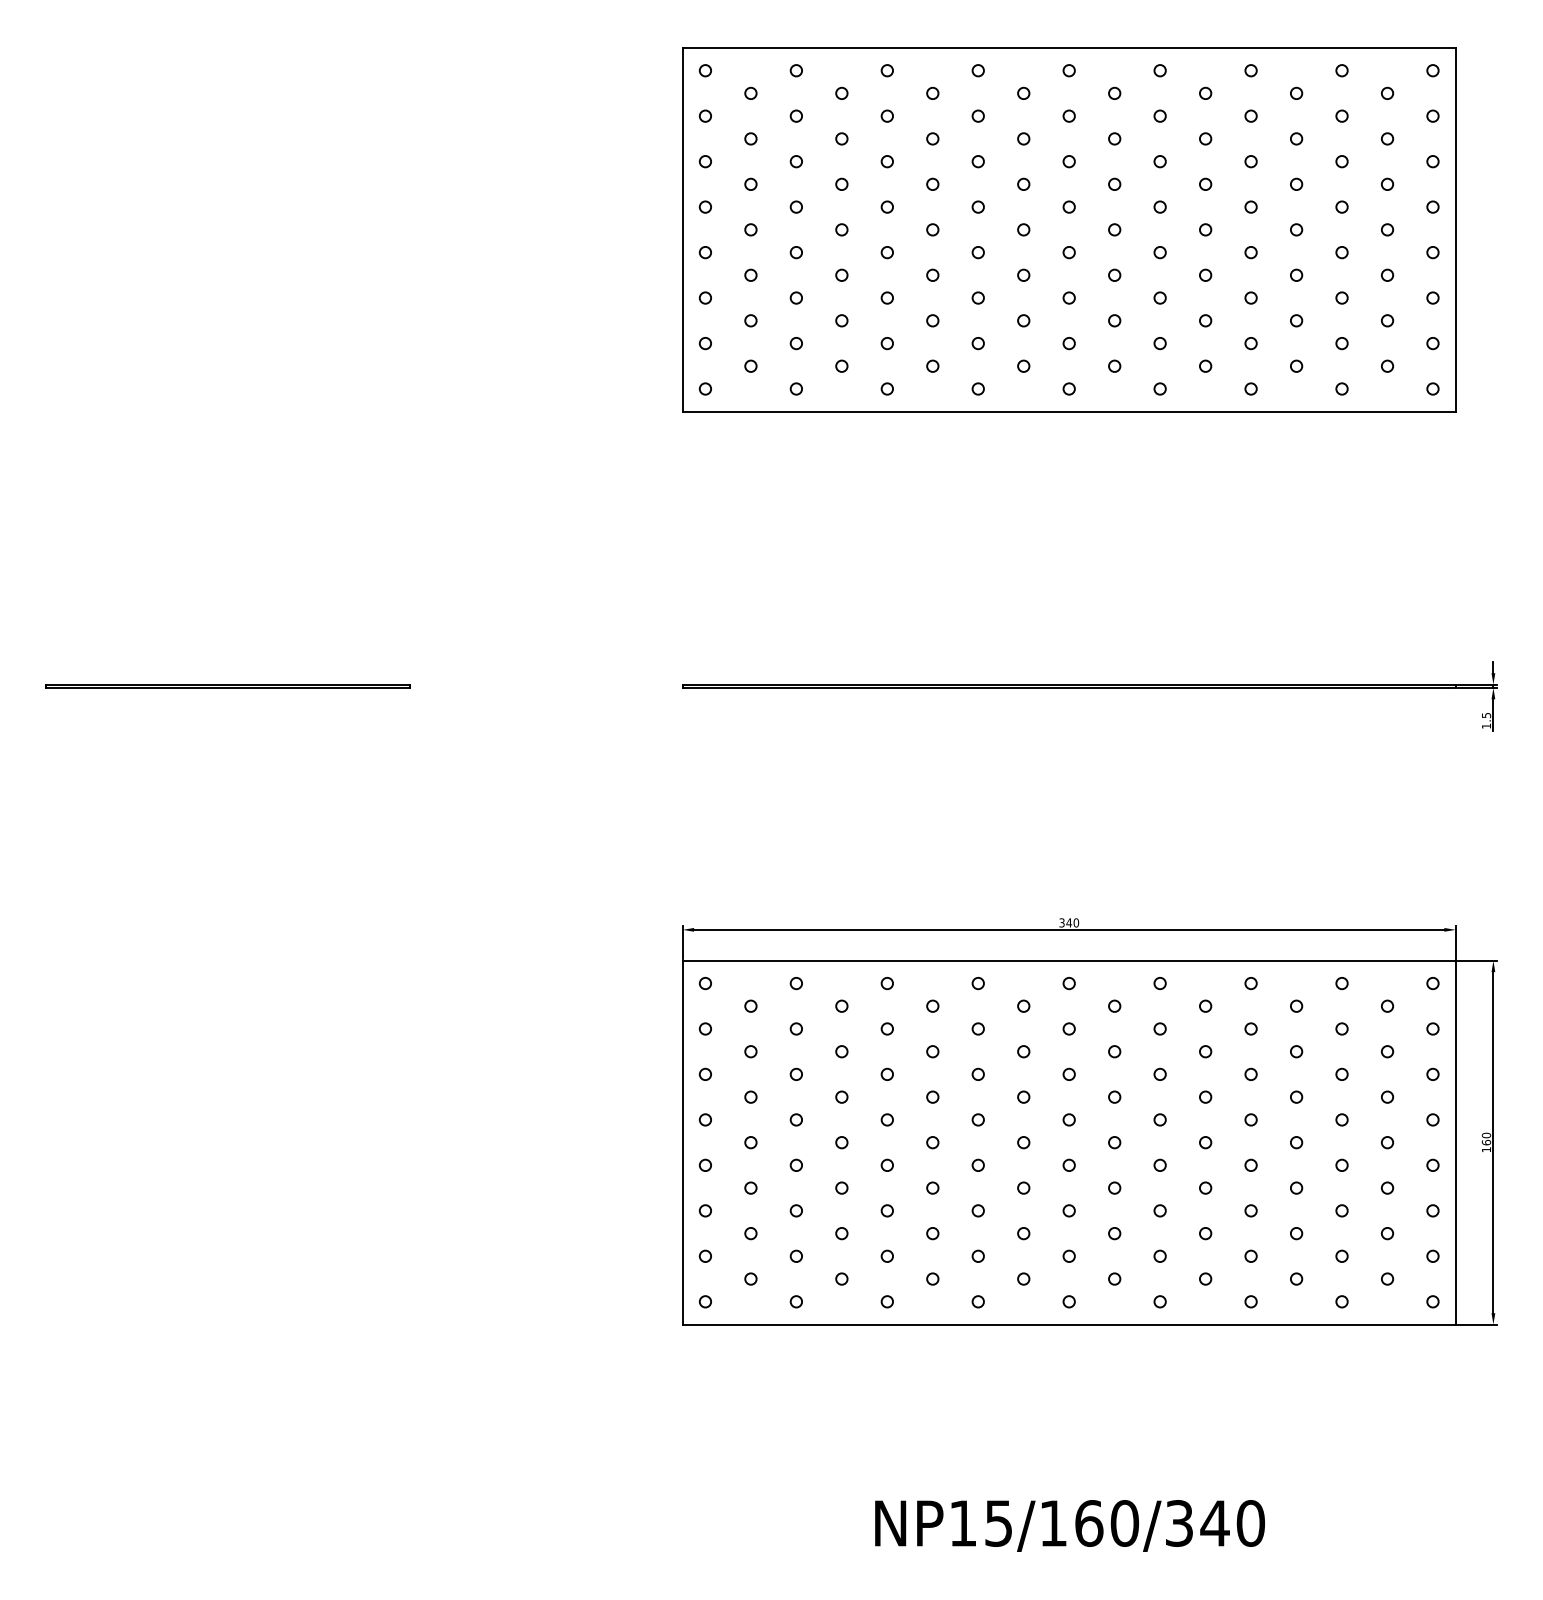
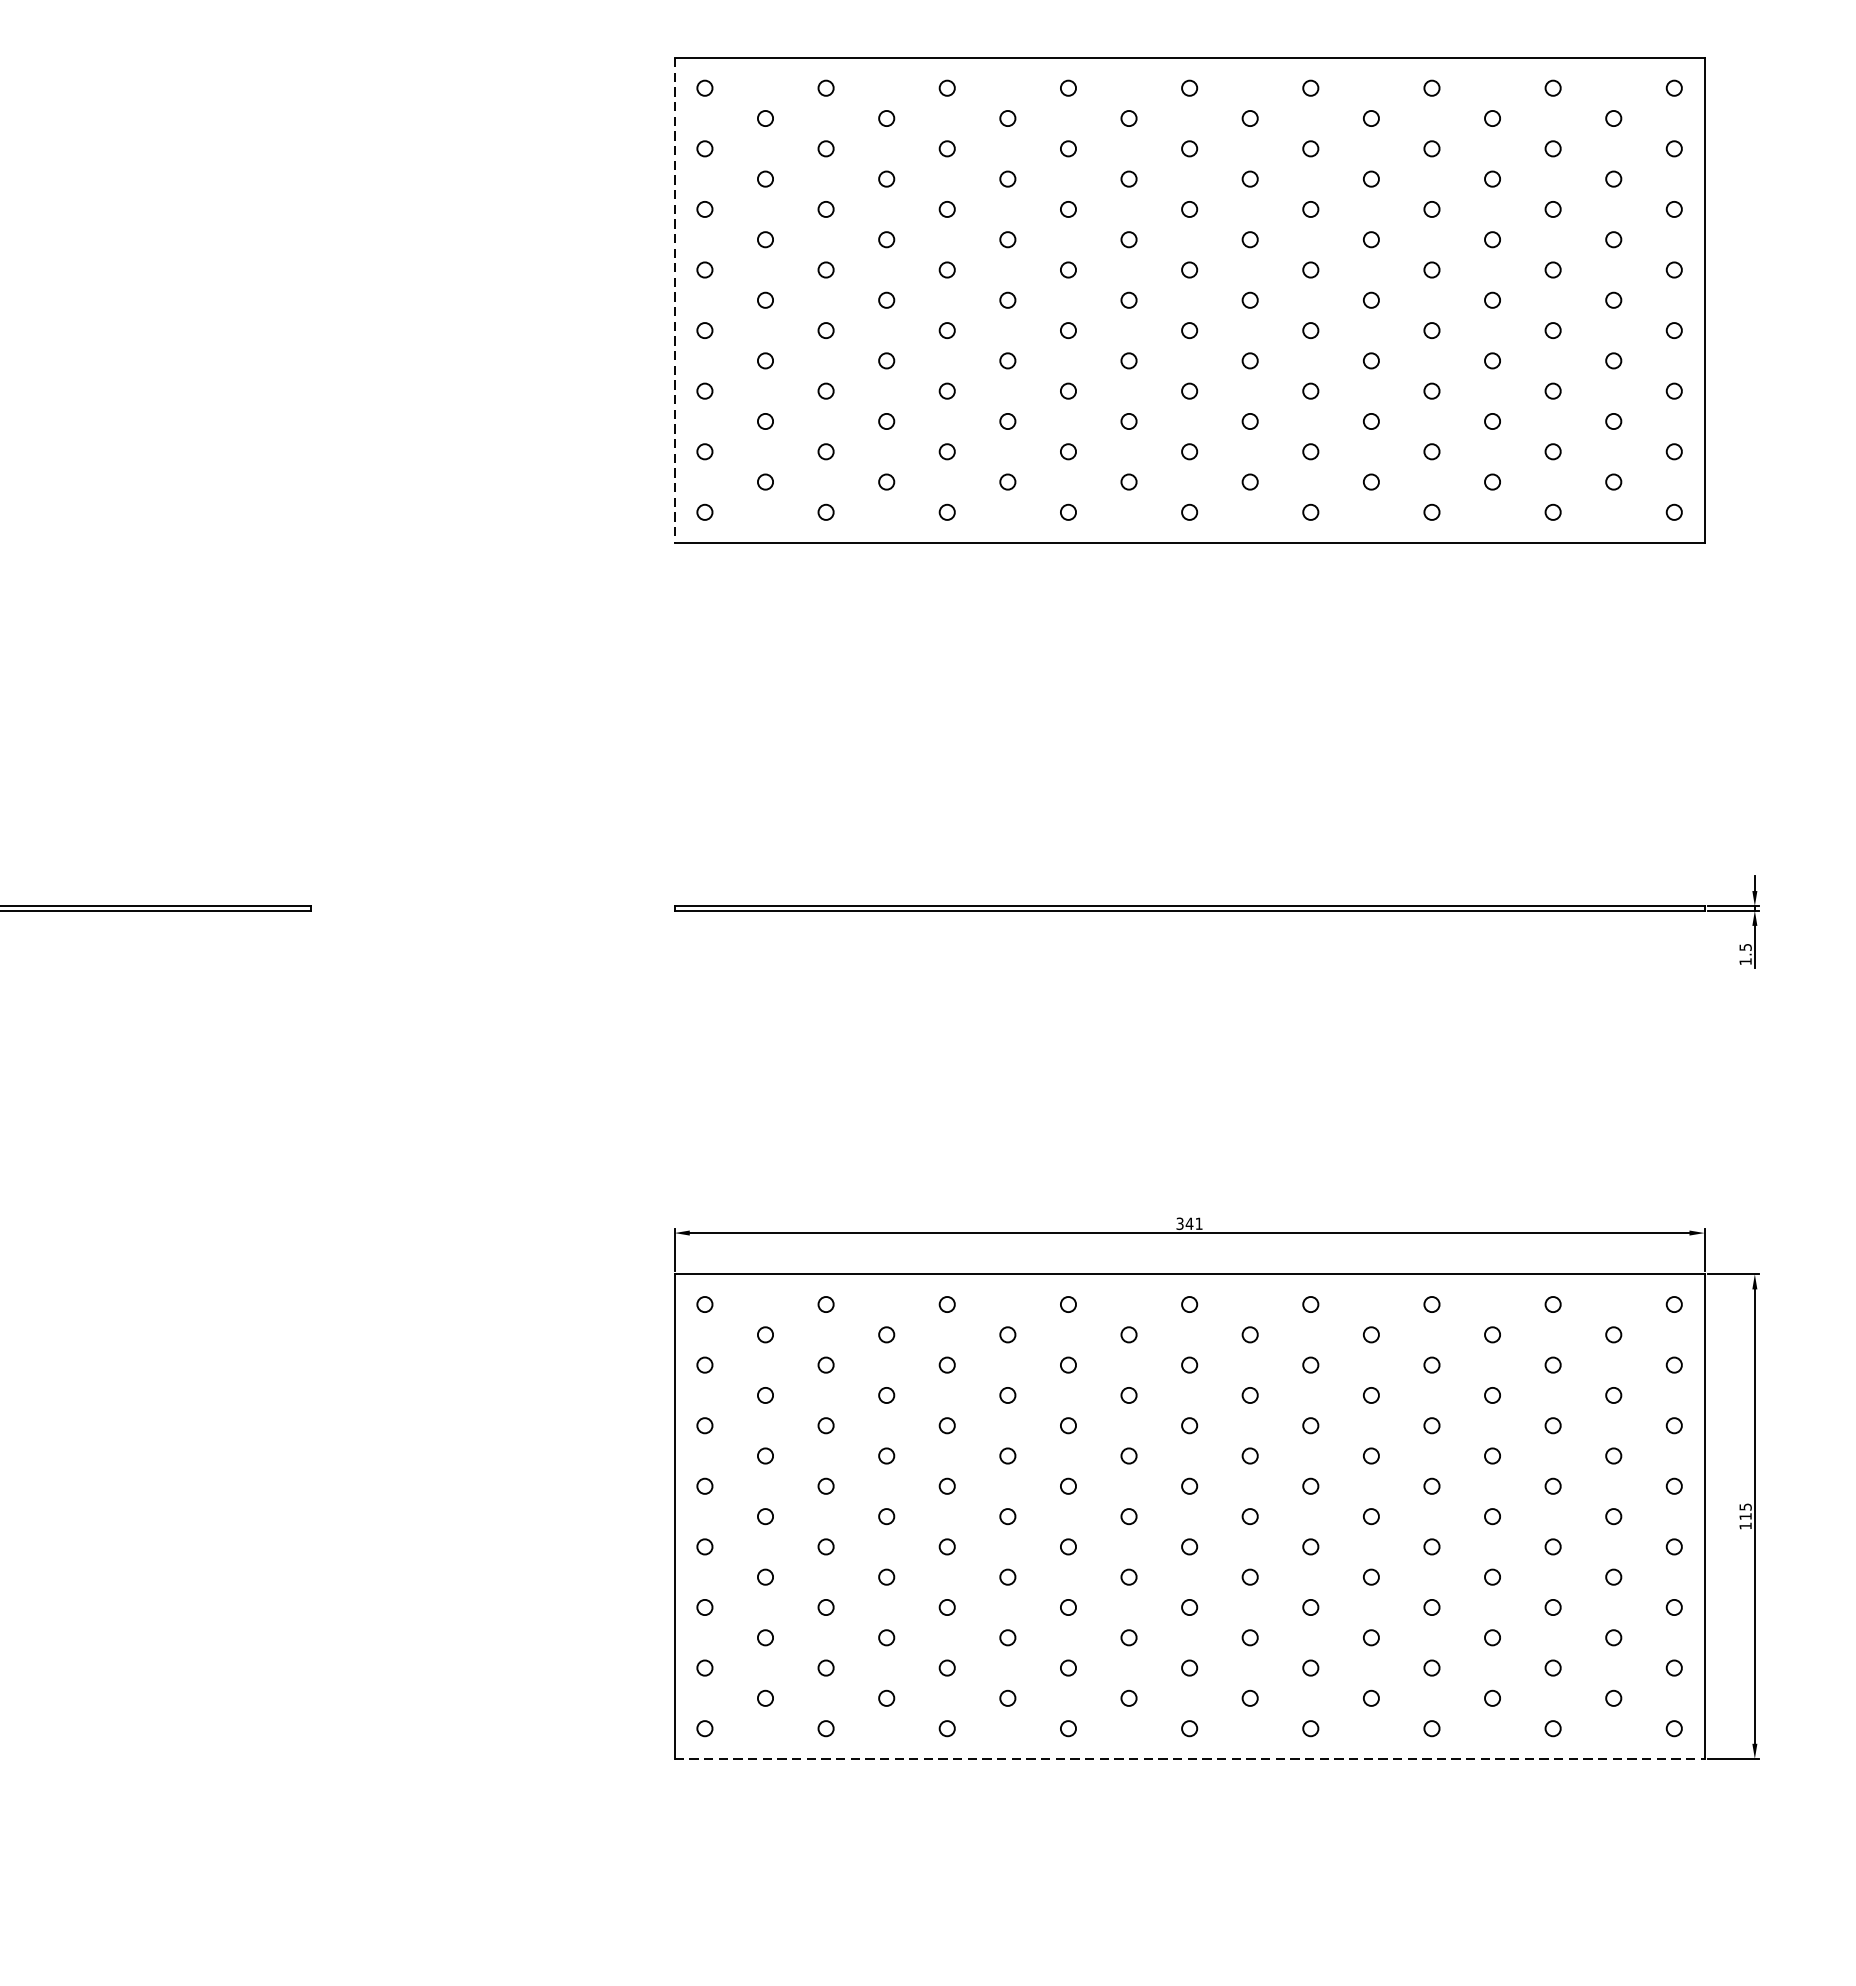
line: (682, 229) -> (674, 299), solid -> dashed
text: (1076, 922) -> (1199, 1223), 340 -> 341
text: (1486, 1138) -> (1745, 1511), 160 -> 115
line: (1069, 1324) -> (1189, 1758), solid -> dashed

